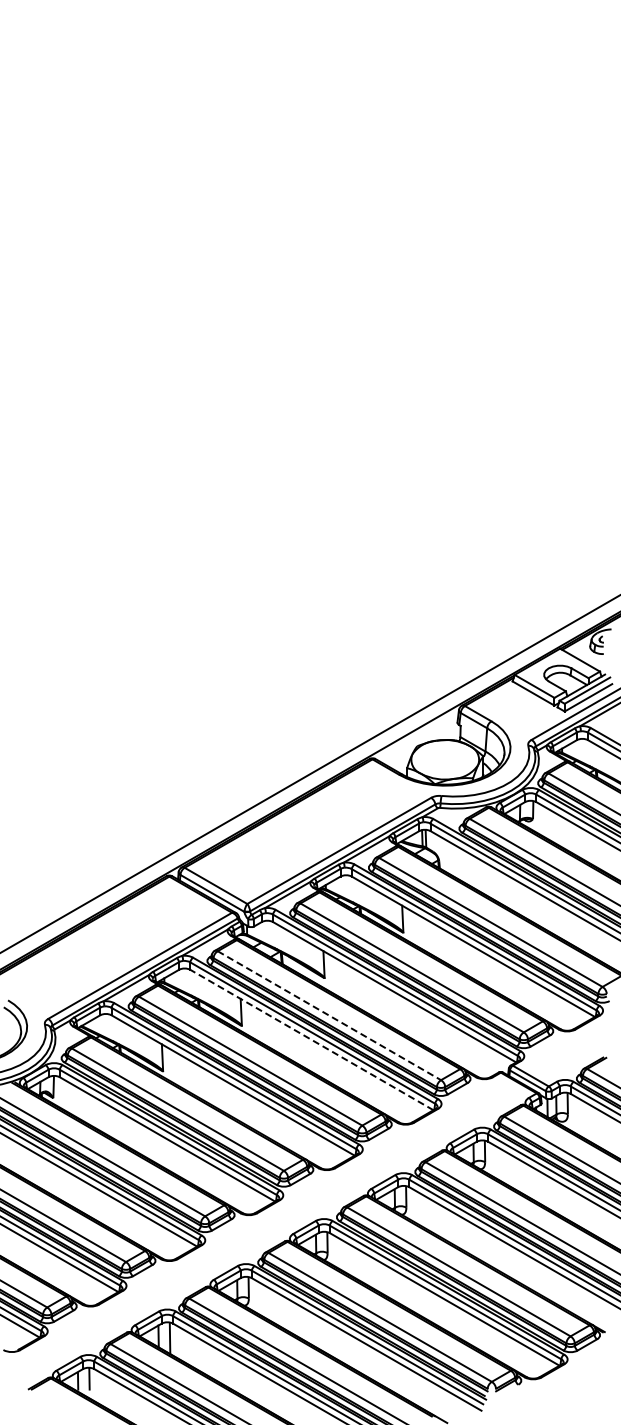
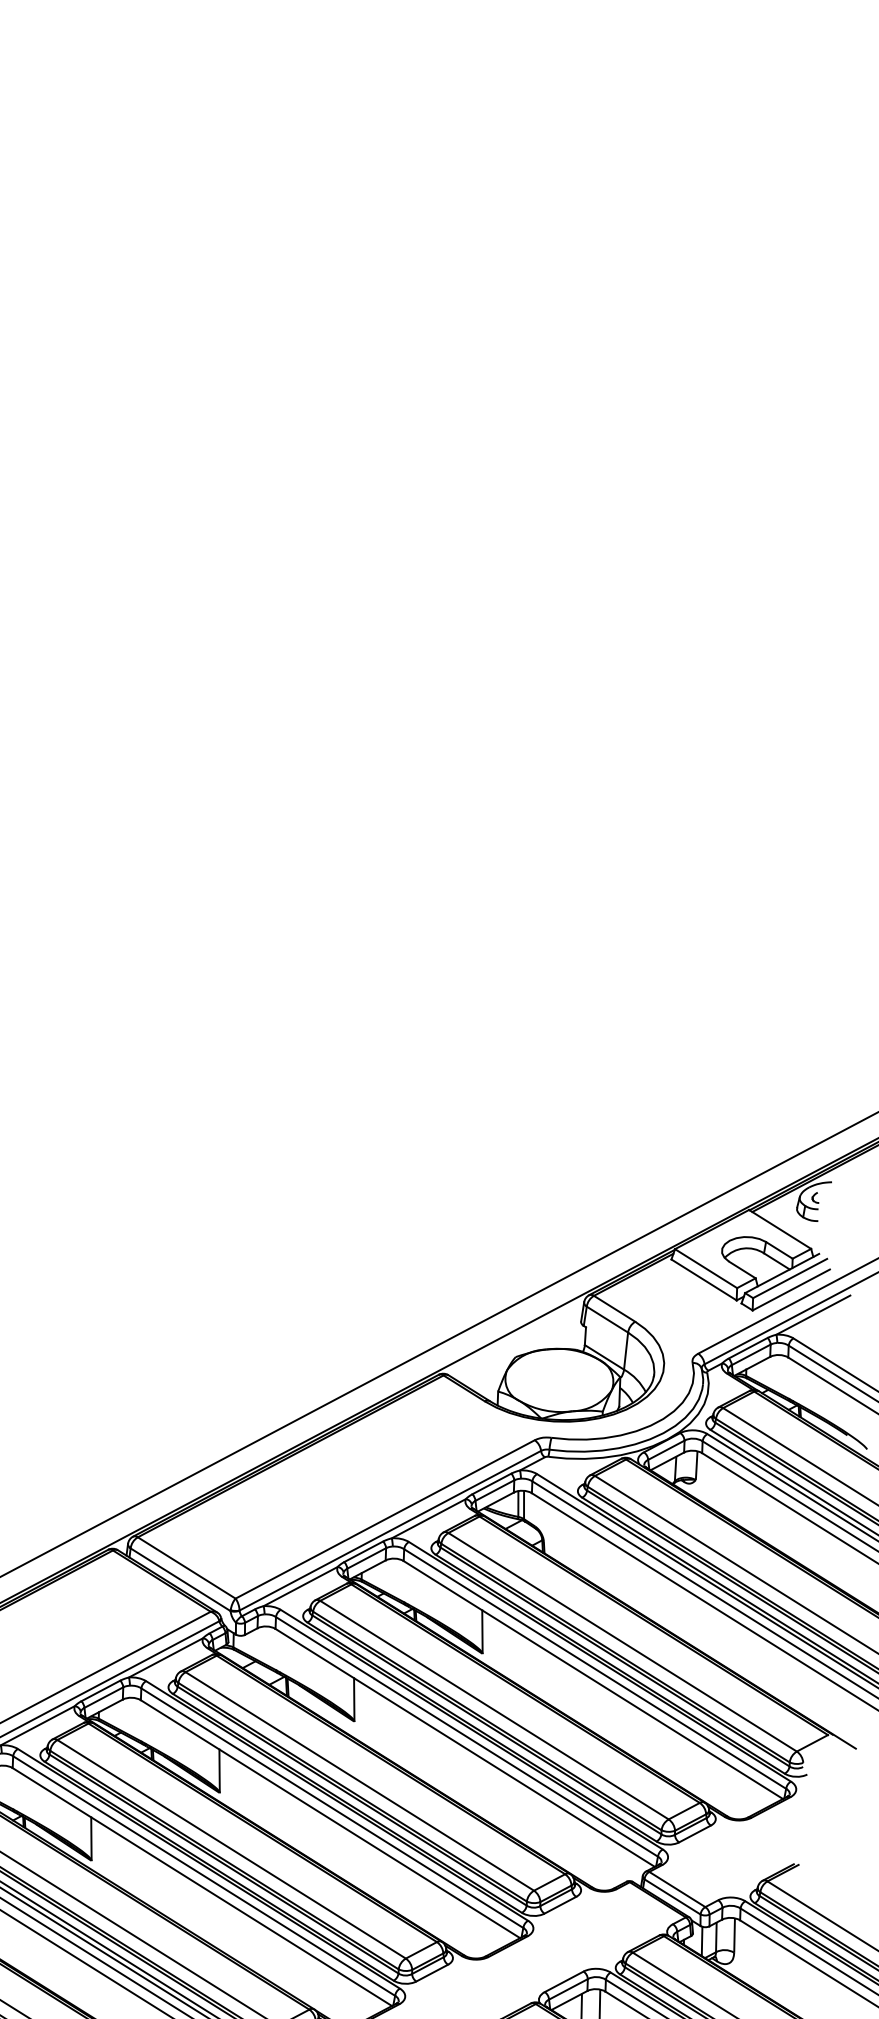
line: (329, 1015) -> (360, 1781), dashed -> solid
line: (311, 1039) -> (329, 1818), dashed -> solid

